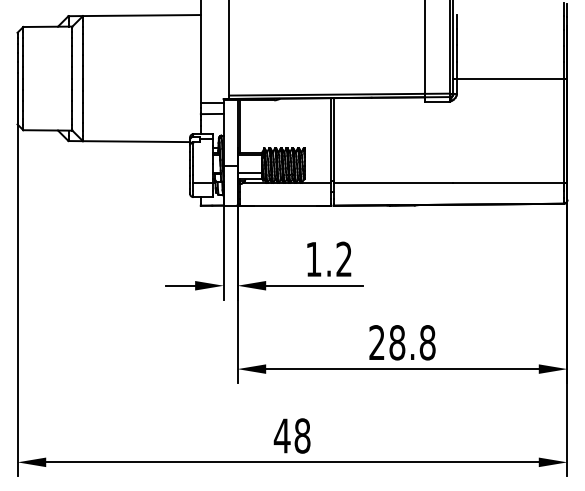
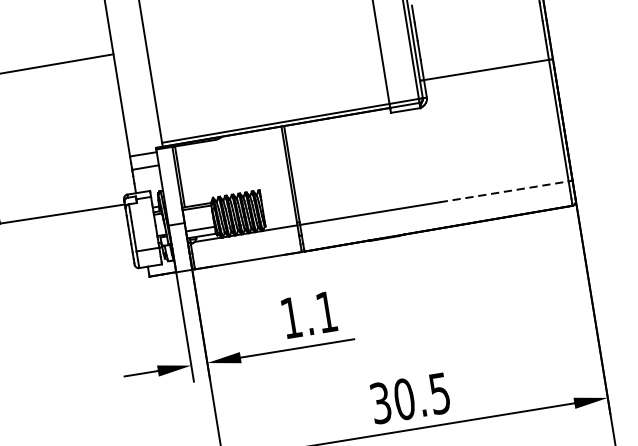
line: (509, 182) -> (505, 191), solid -> dashed
text: (343, 258) -> (325, 311), 1.2 -> 1.1
text: (402, 342) -> (410, 398), 28.8 -> 30.5

